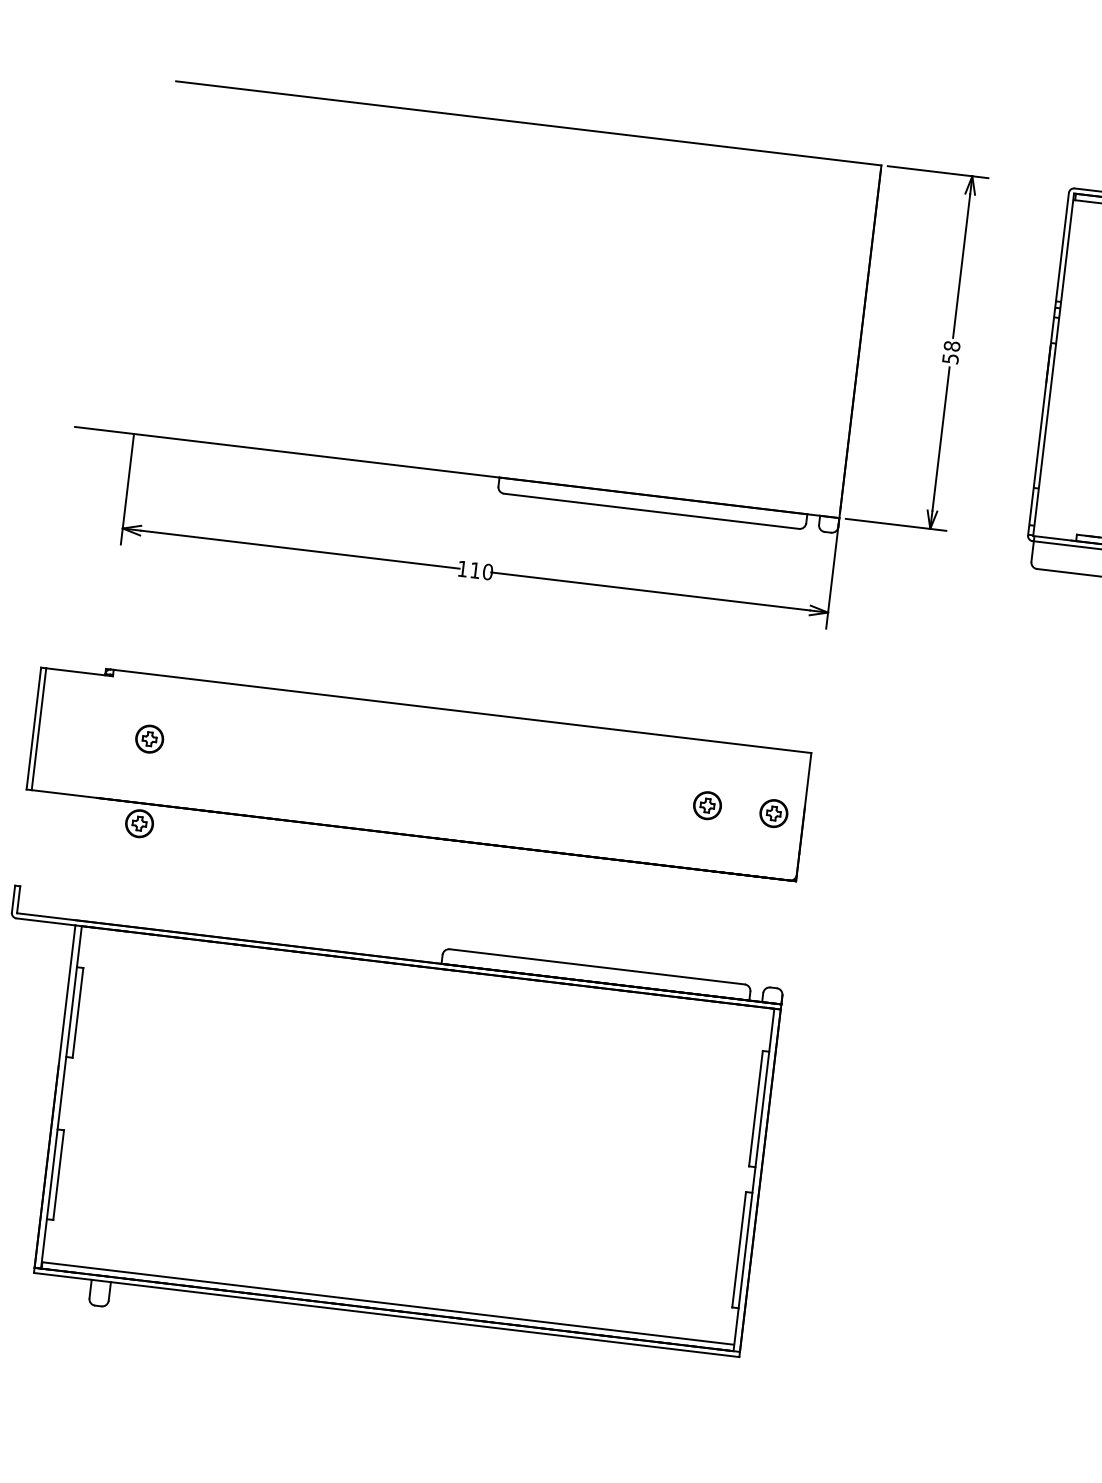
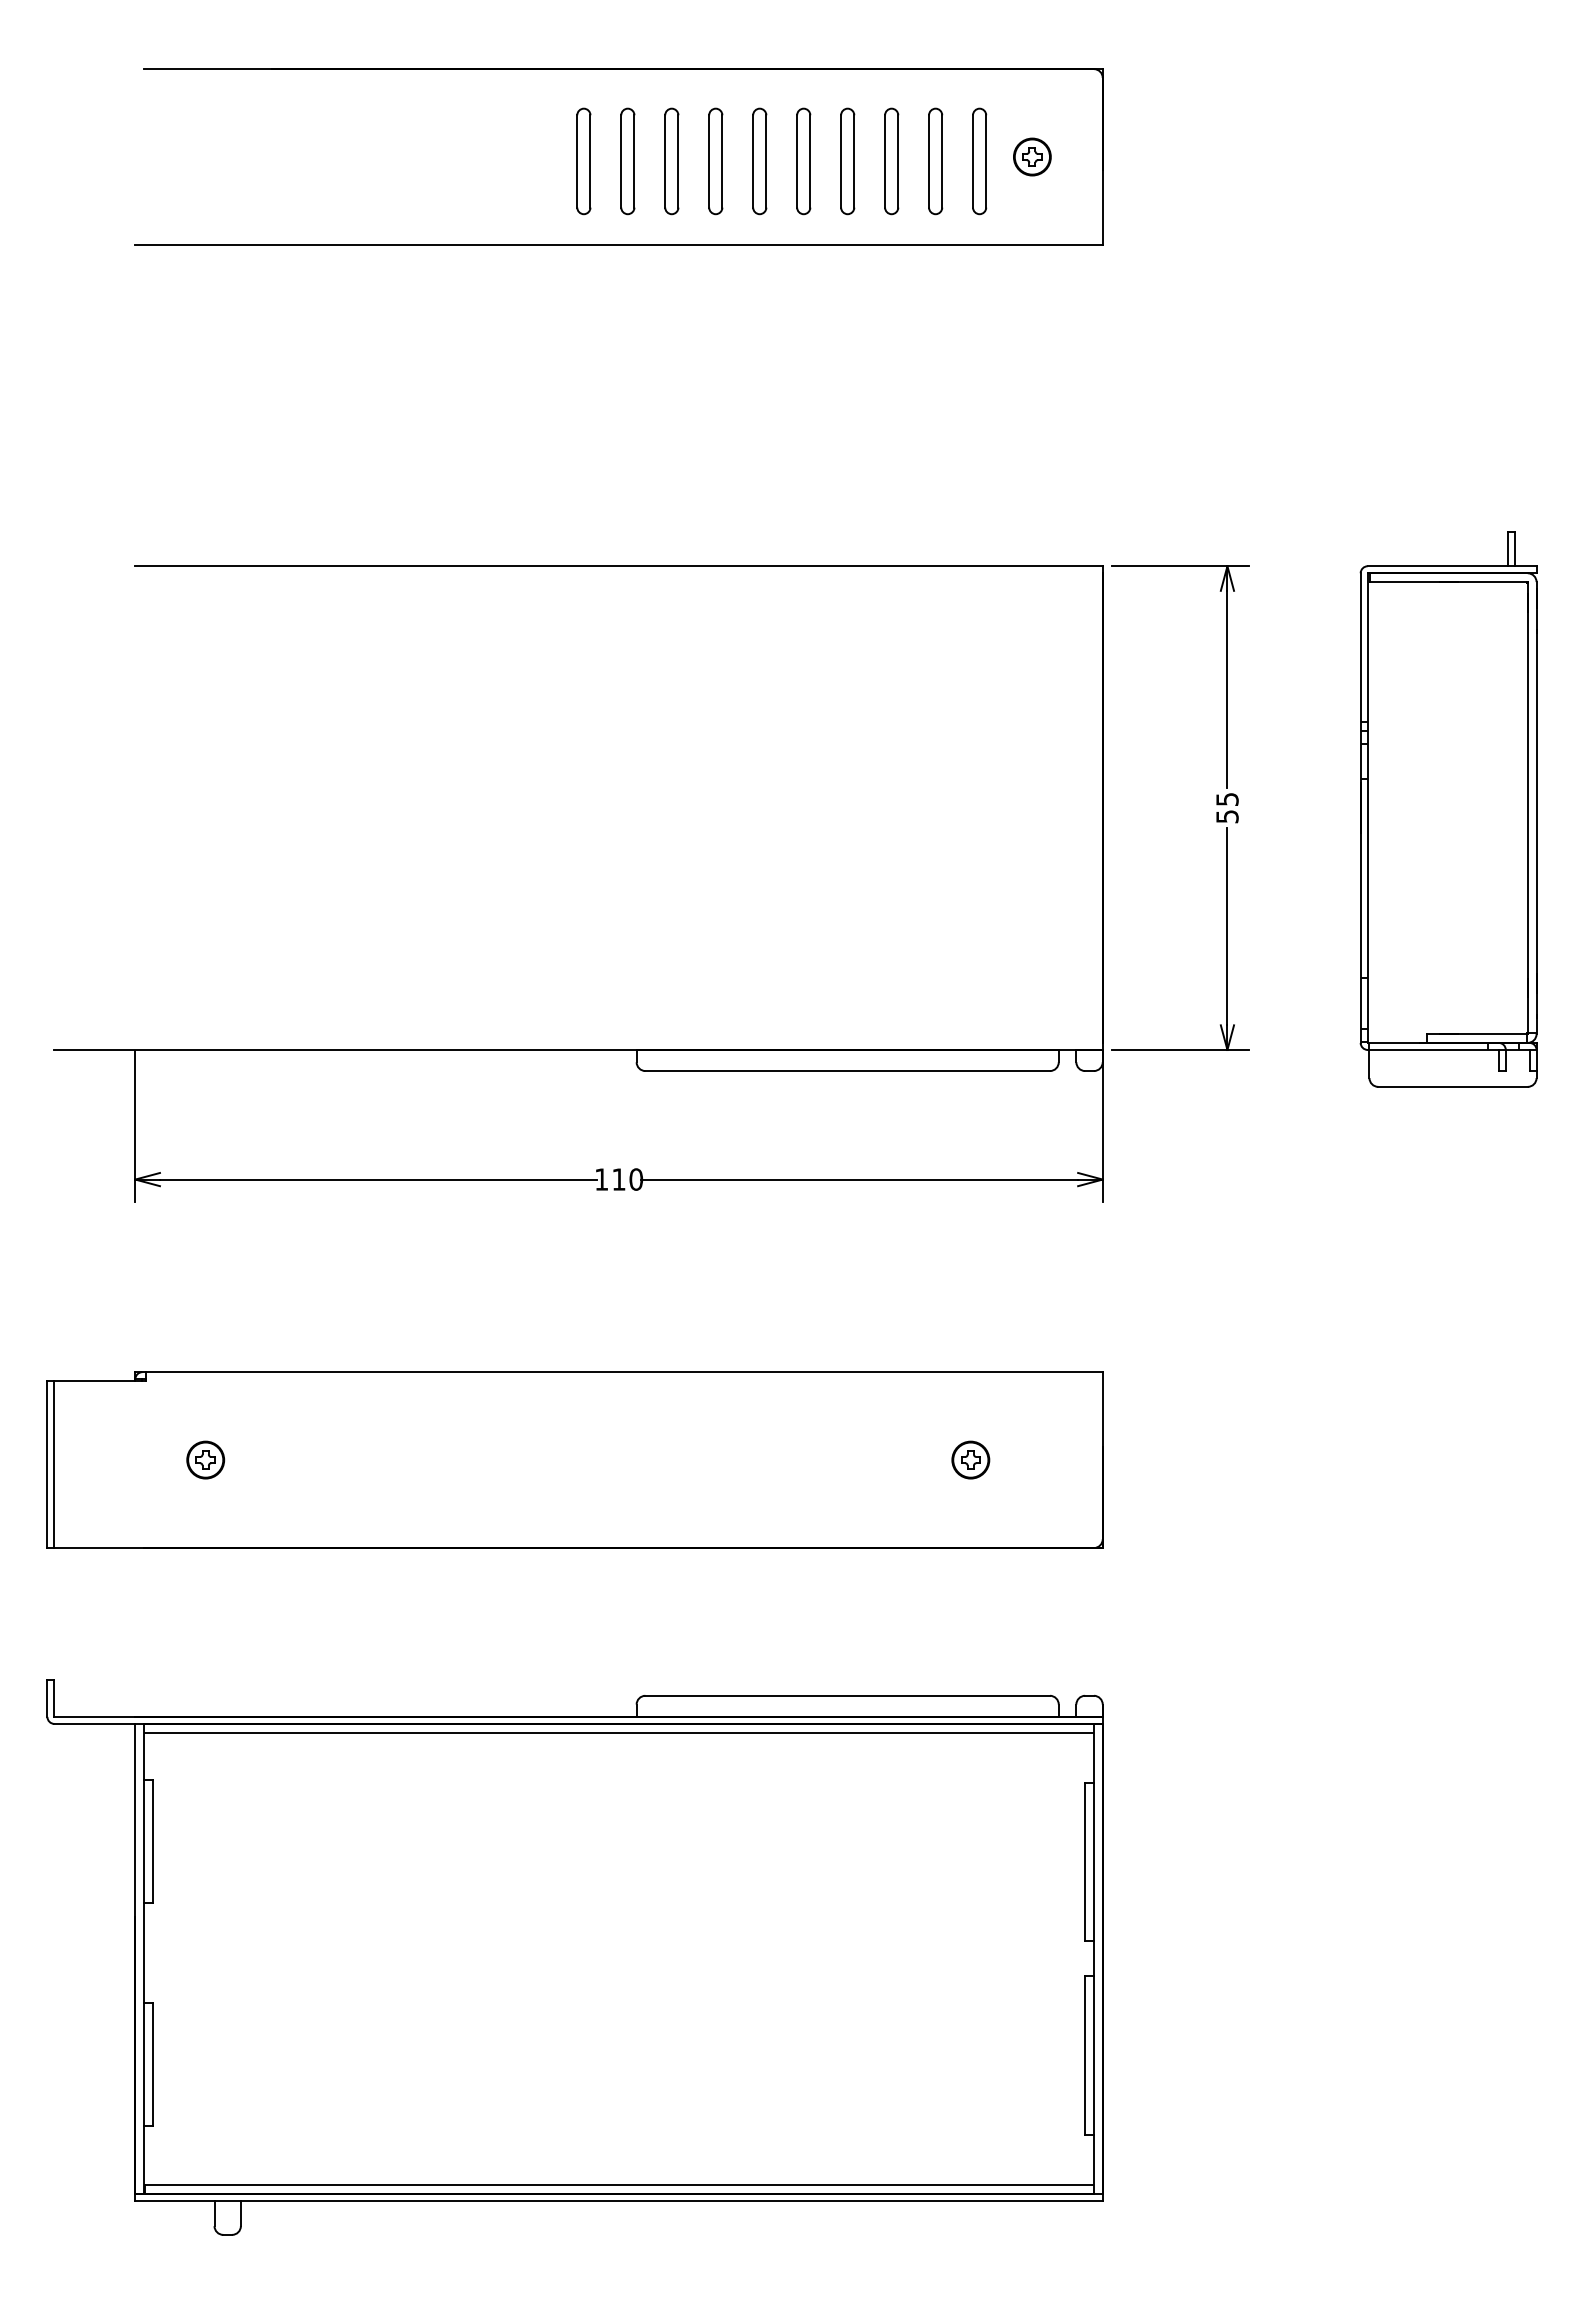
text: (952, 346) -> (1227, 799), 58 -> 55
part: (773, 813) -> (1061, 1459), removed
part: (139, 823) -> (205, 1575), removed
line: (427, 973) -> (619, 1732), added

